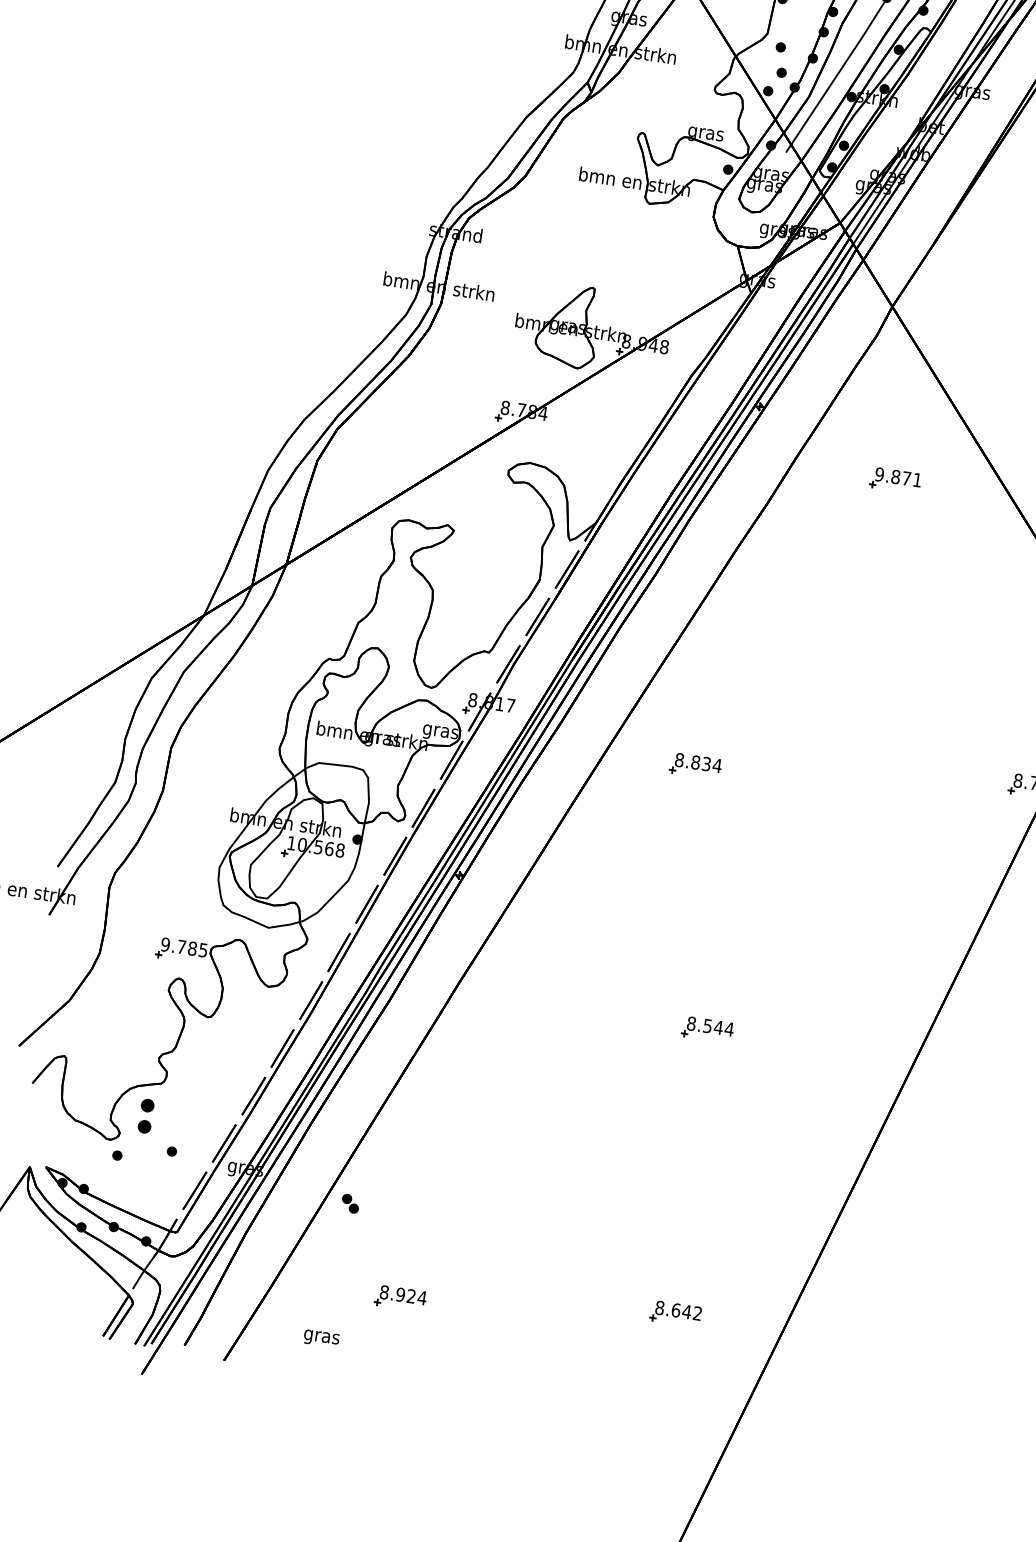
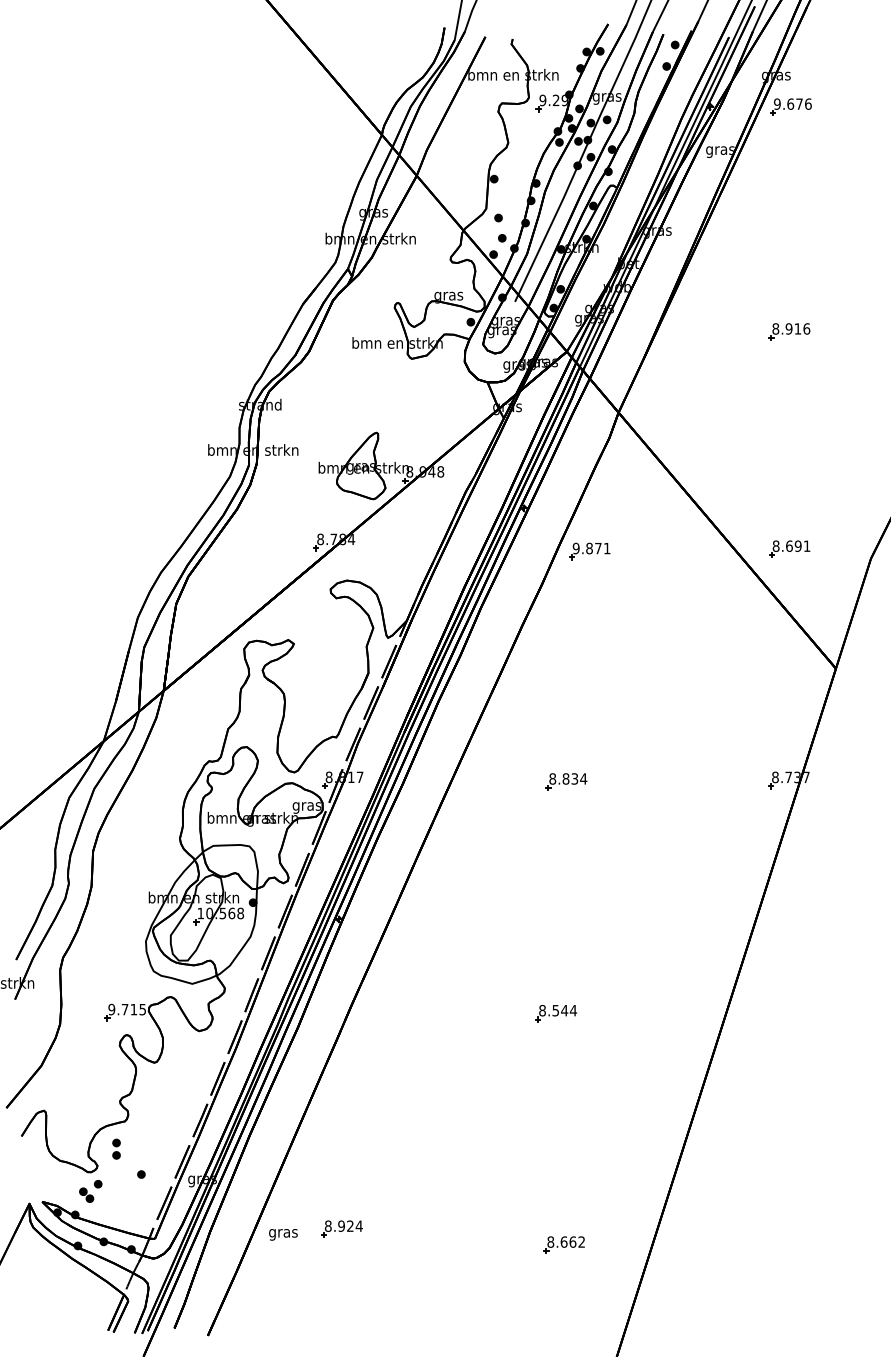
part: (895, 480) -> (589, 551), moved
part: (695, 765) -> (566, 781), moved
text: (192, 948) -> (133, 1009), 9.785 -> 9.715
part: (146, 1115) -> (116, 1148), size x0.71
part: (350, 1202) -> (86, 1194), moved
part: (400, 1297) -> (341, 1228), moved
text: (686, 1311) -> (572, 1241), 8.642 -> 8.662
text: (321, 1338) -> (283, 1234), moved

